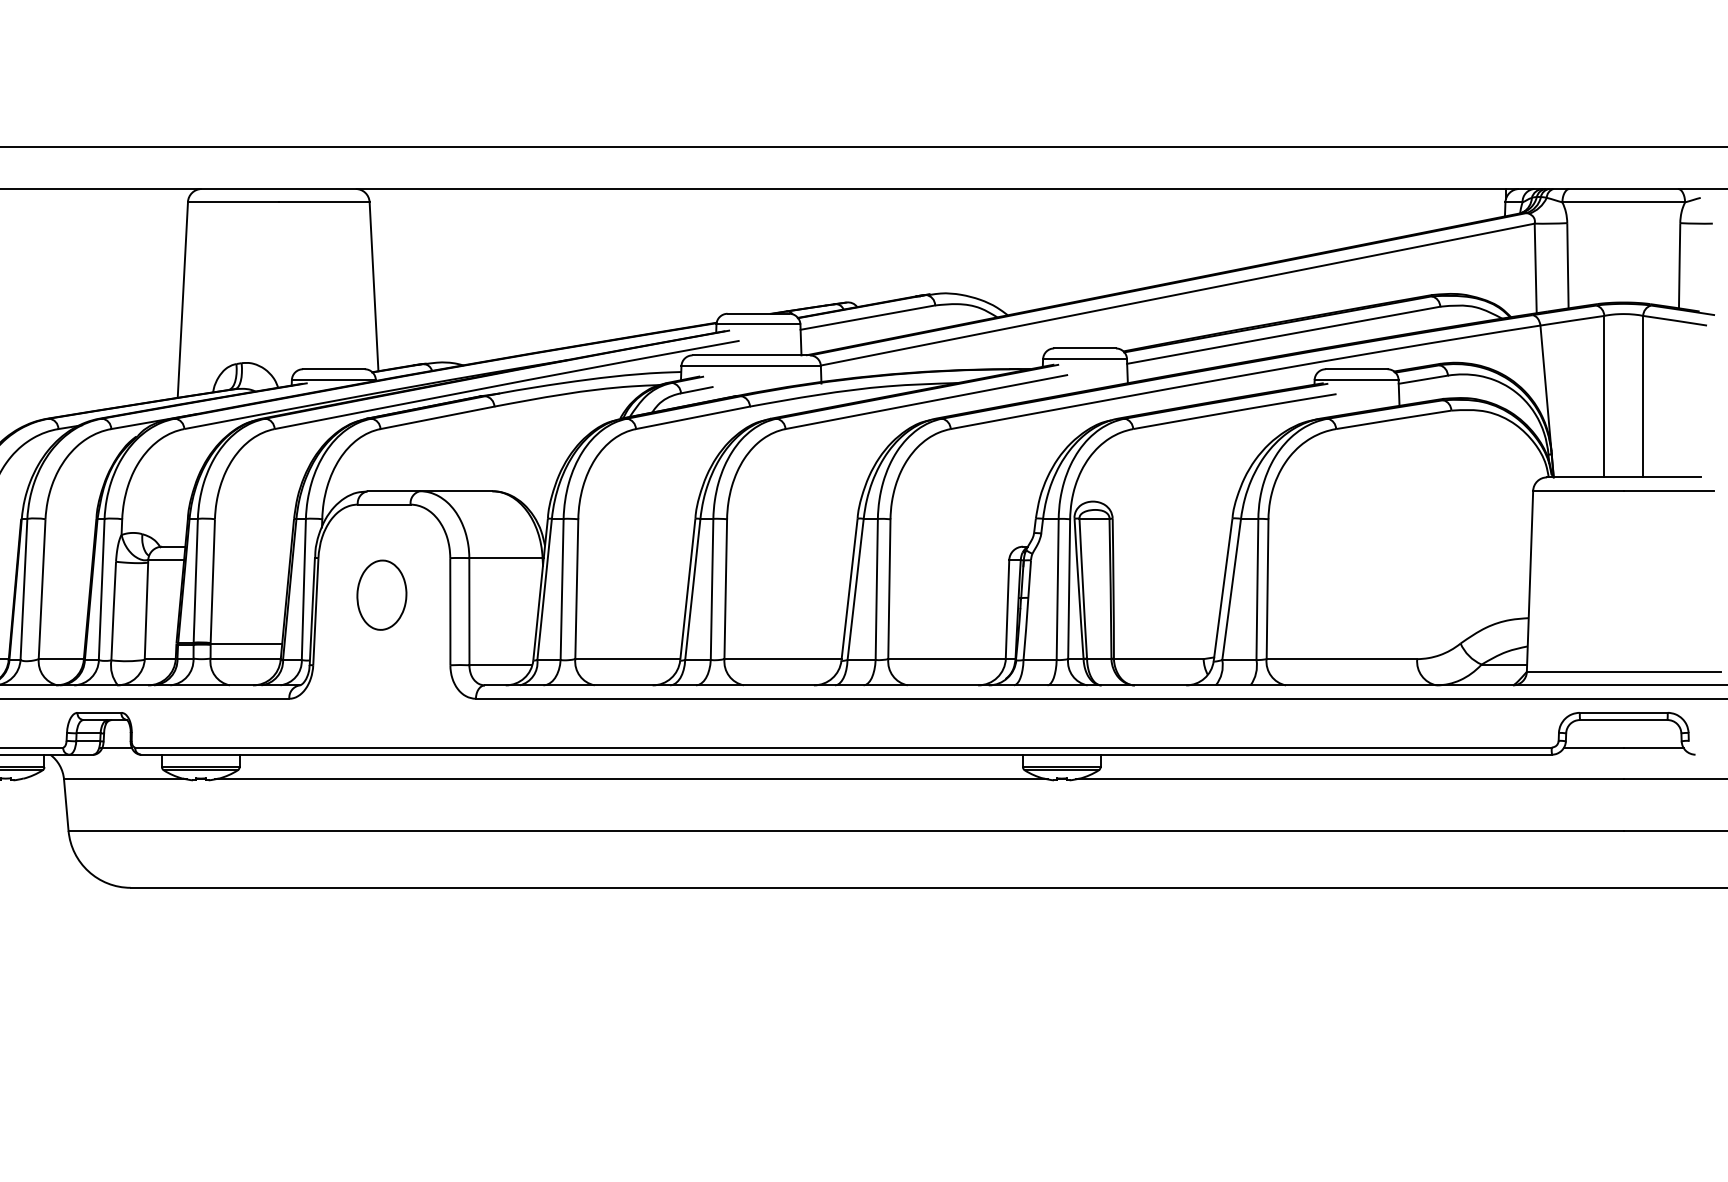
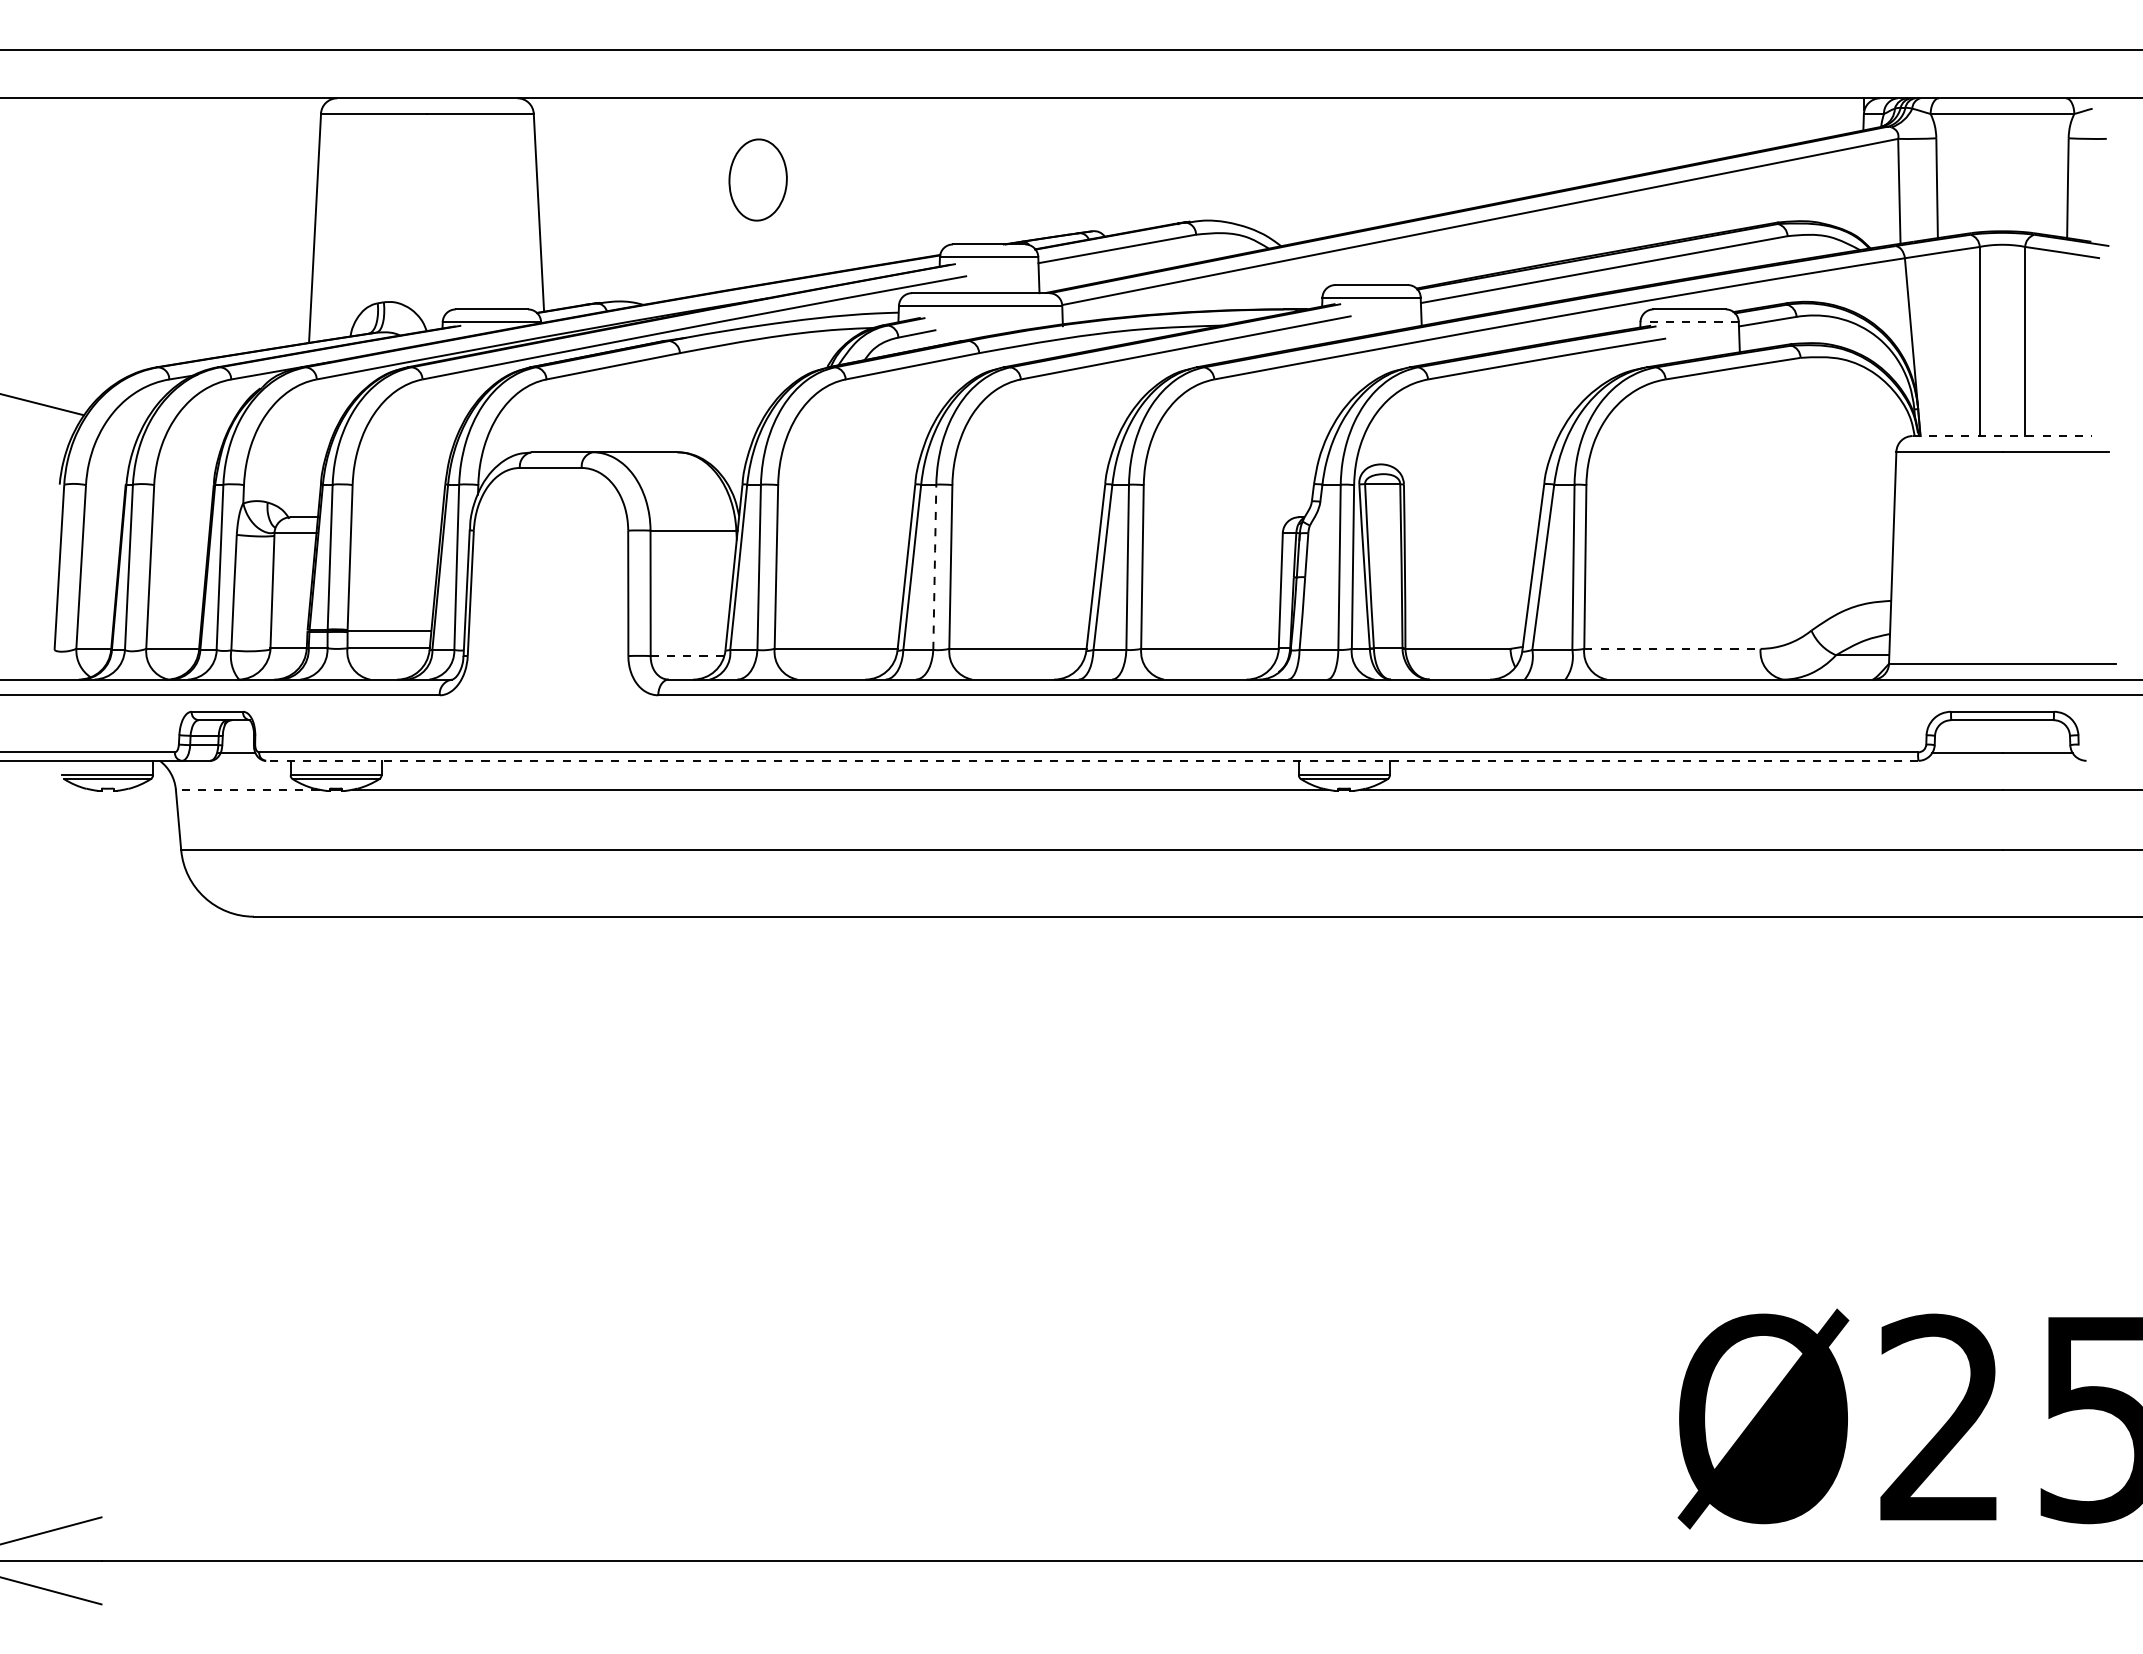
line: (1356, 379) -> (1689, 321), solid -> dashed
line: (1623, 477) -> (2002, 436), solid -> dashed
line: (711, 588) -> (934, 566), solid -> dashed
part: (381, 594) -> (757, 179), moved
line: (1341, 658) -> (1672, 648), solid -> dashed
line: (500, 665) -> (687, 656), solid -> dashed
line: (845, 754) -> (1091, 760), solid -> dashed
line: (125, 779) -> (247, 789), solid -> dashed

